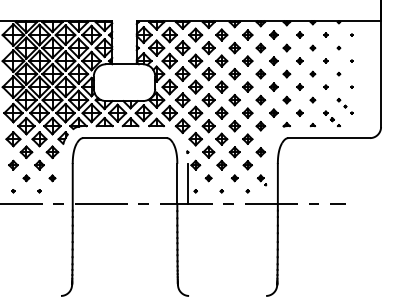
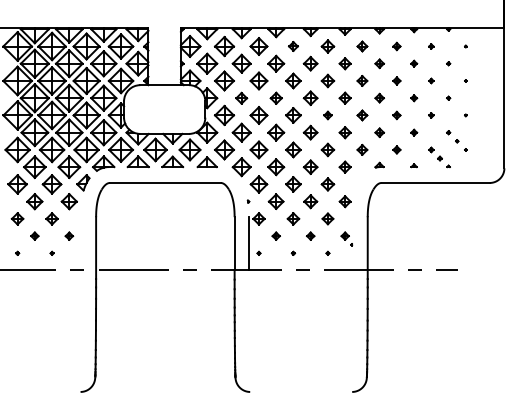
part: (221, 35) -> (293, 46), size x0.6
part: (182, 74) -> (241, 98), size x0.6
part: (208, 74) -> (276, 98), size x0.7
part: (247, 87) -> (327, 115), size x0.6

